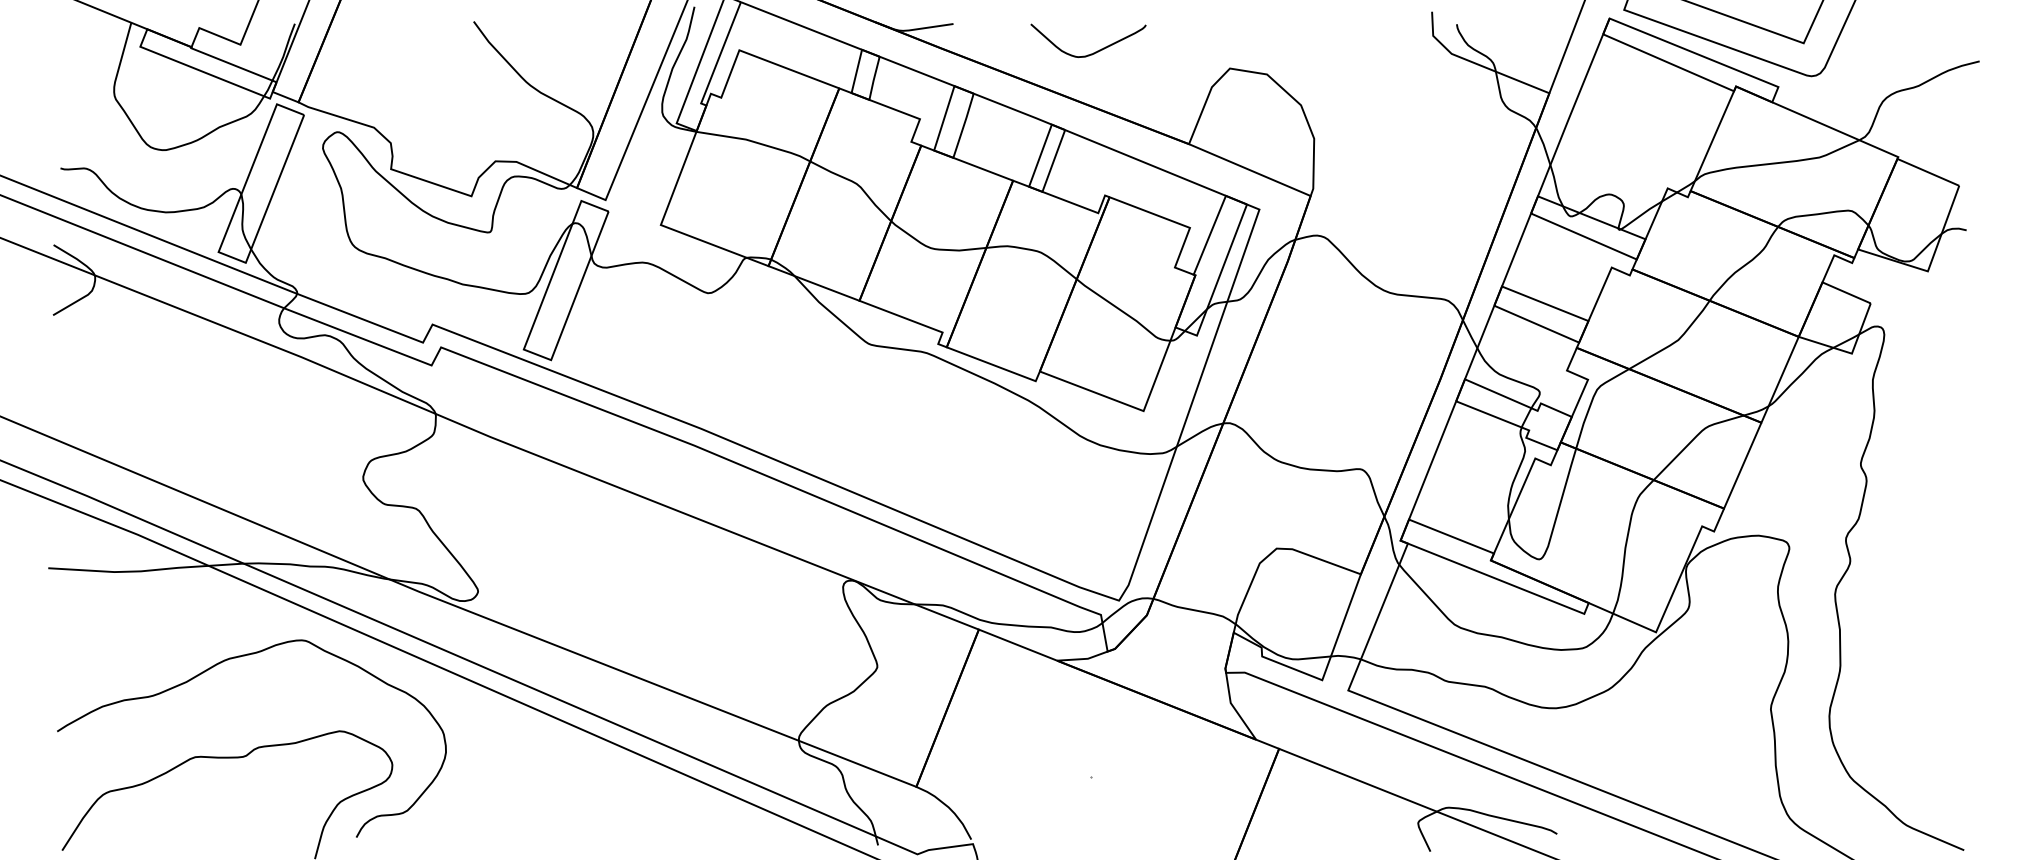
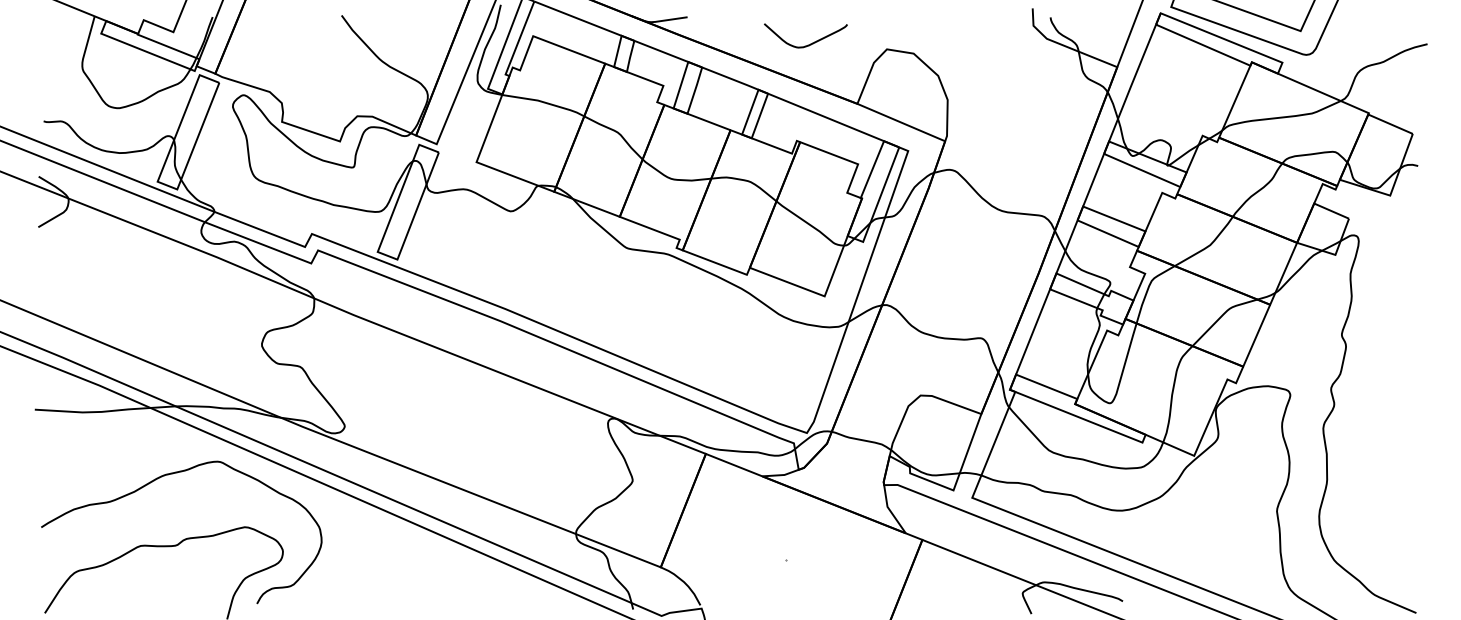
curve: (1093, 52) -> (809, 44), moved

